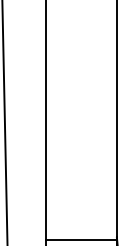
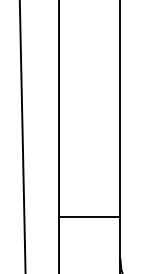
line: (81, 240) -> (89, 217), moved

